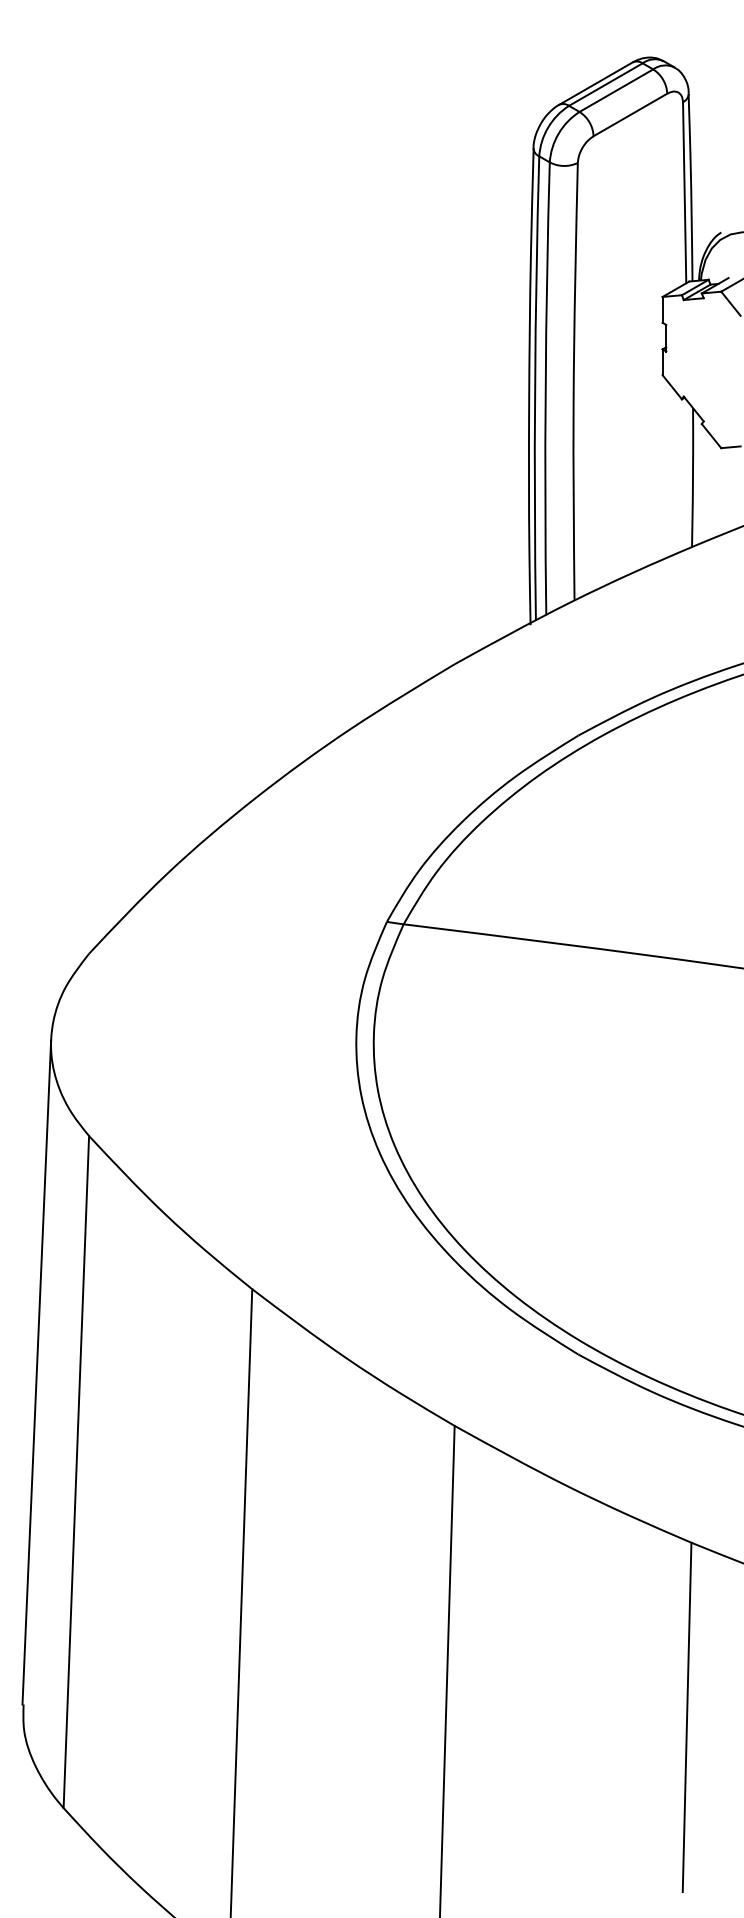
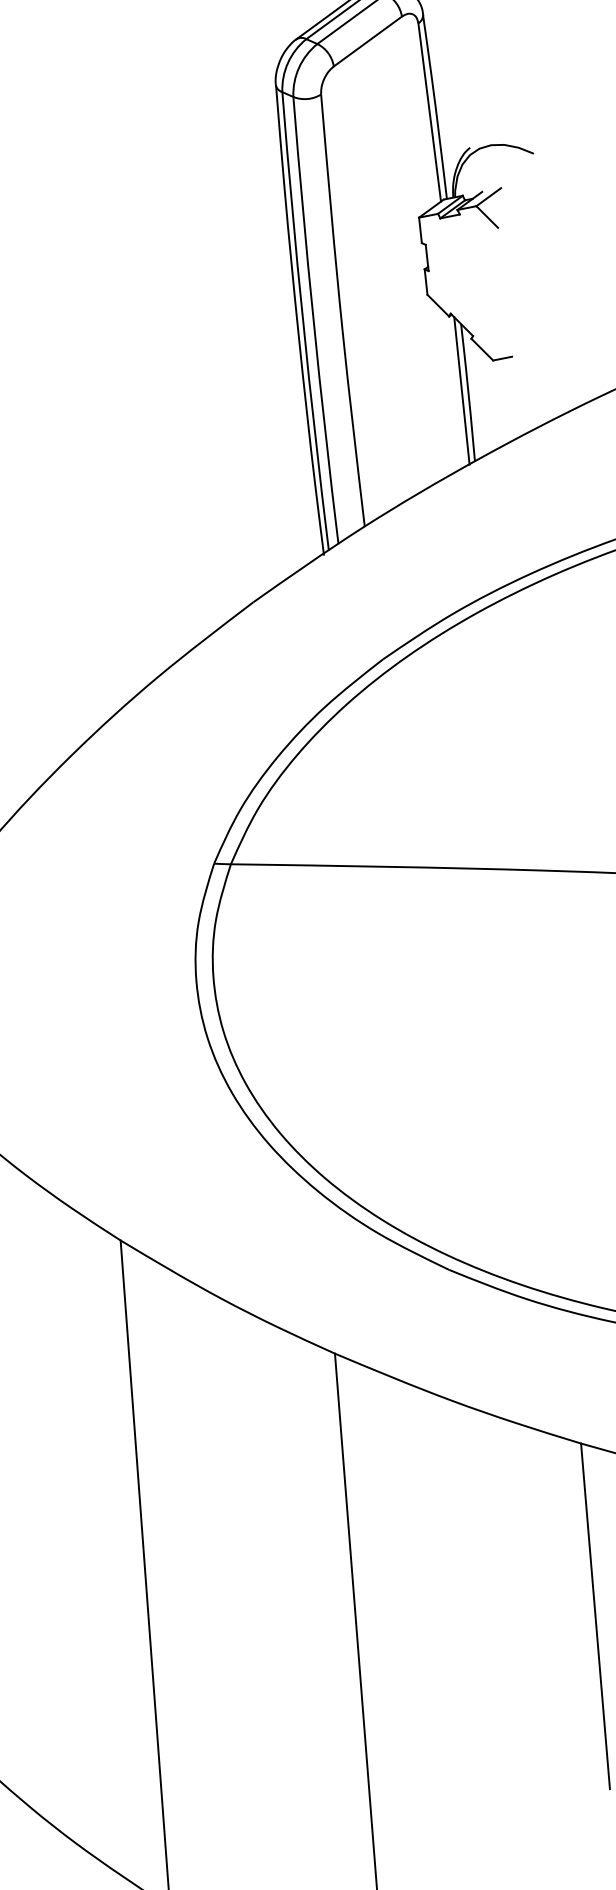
line: (686, 474) -> (461, 390), added

